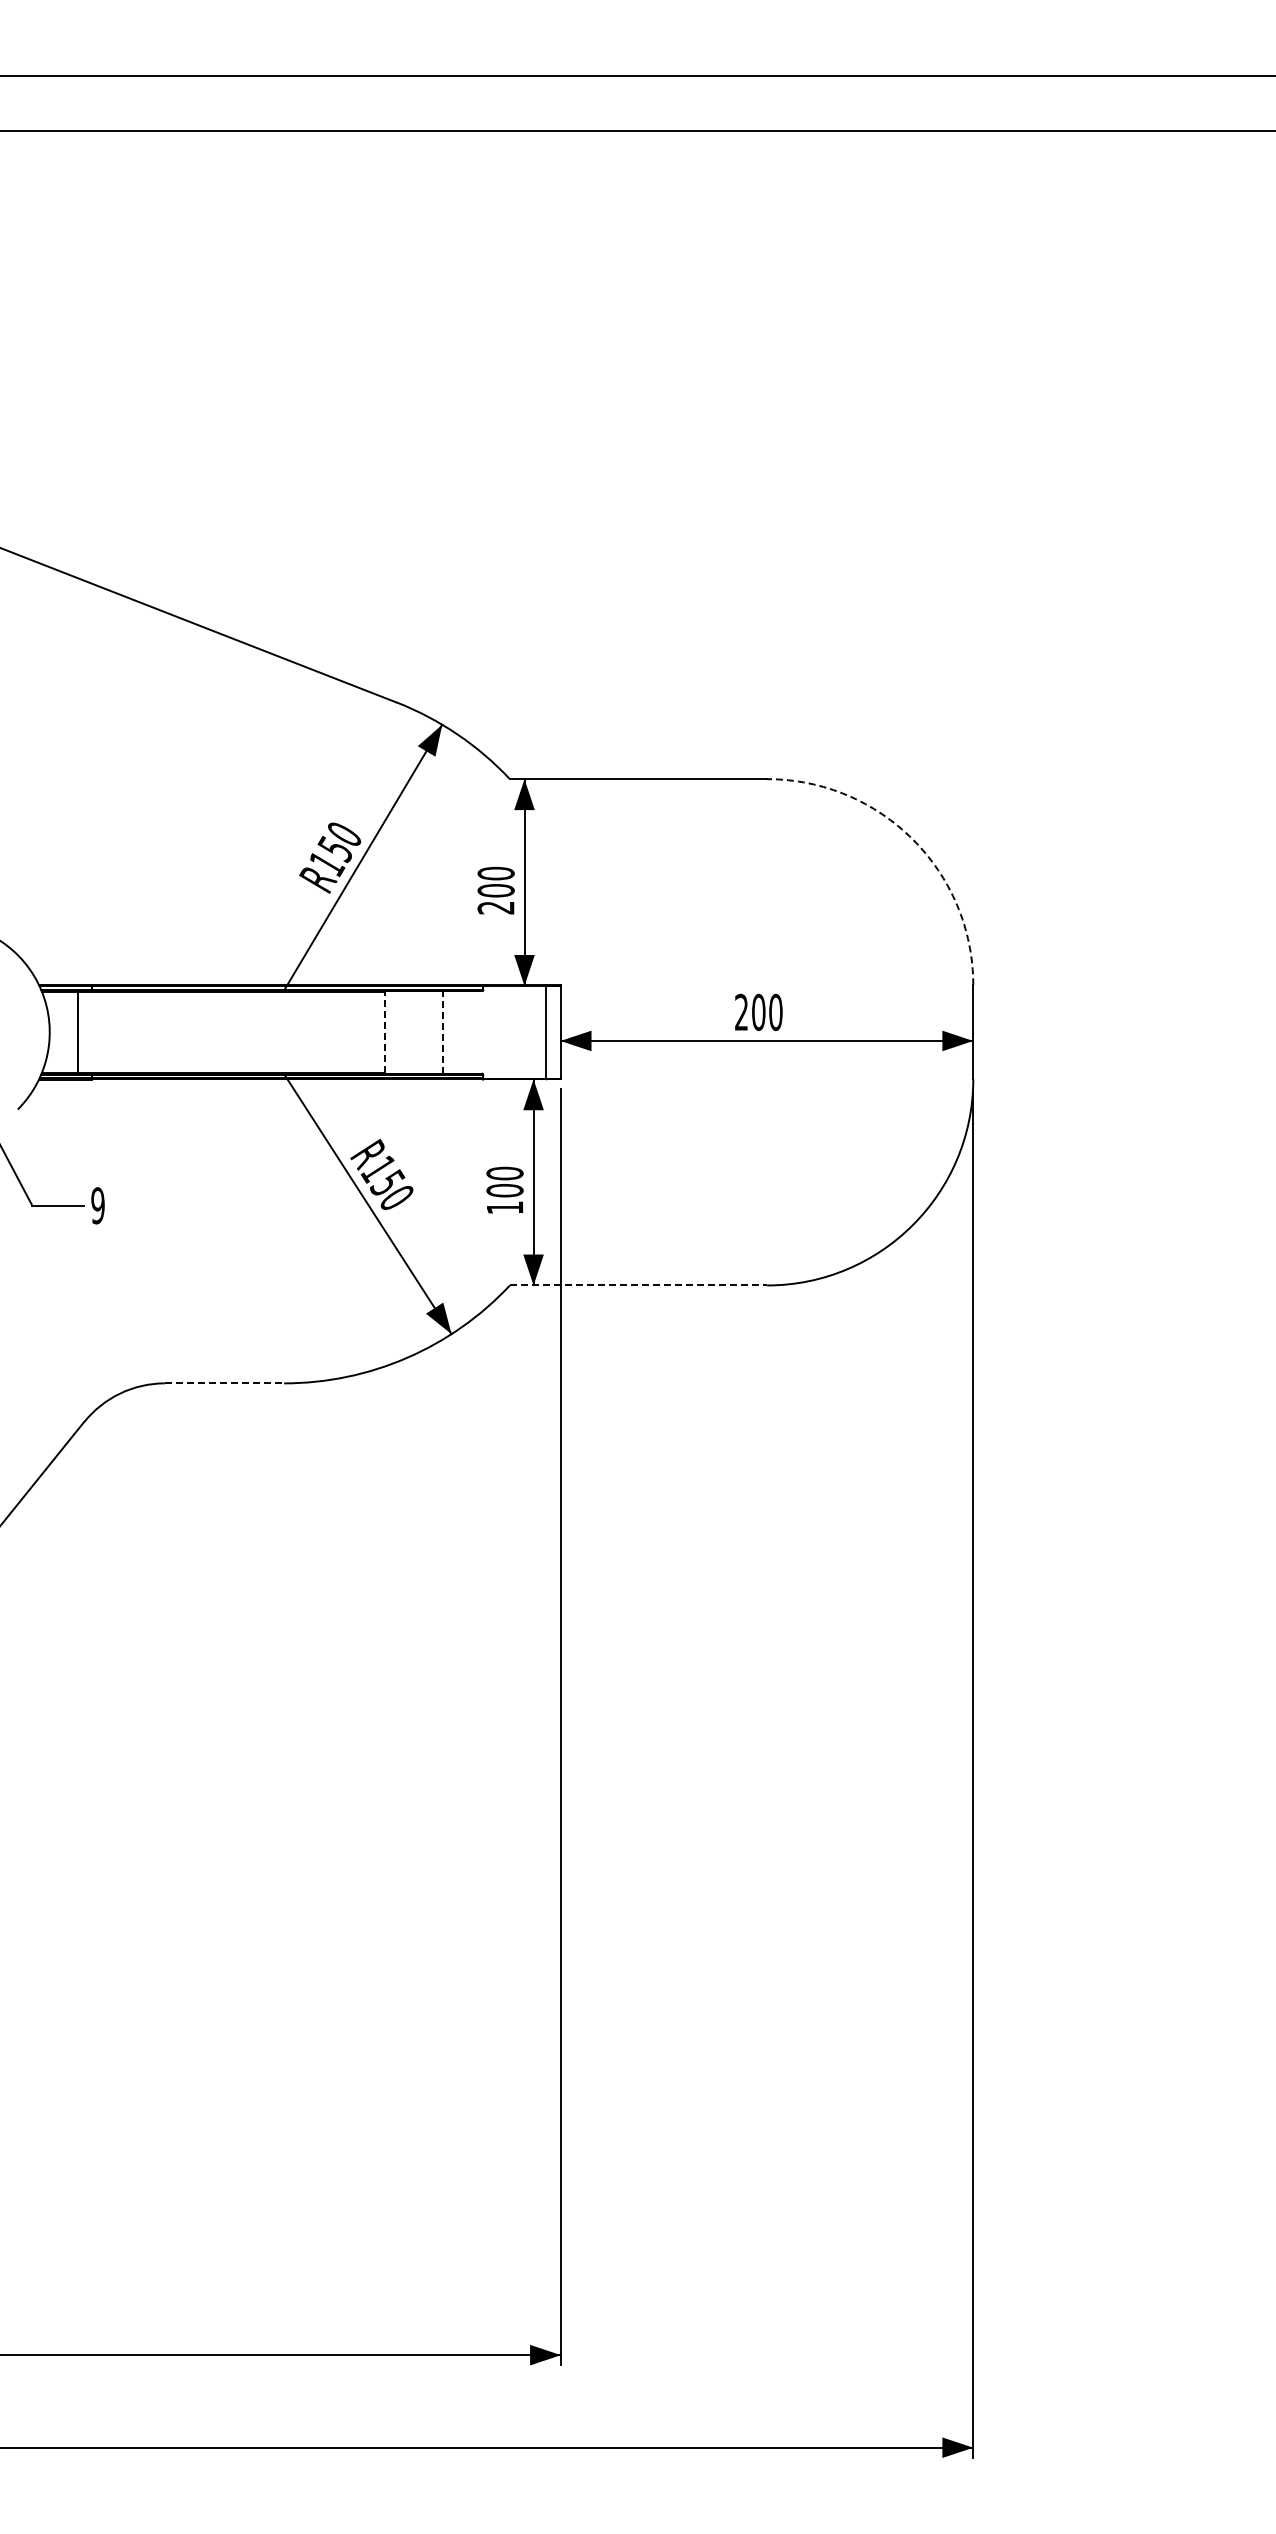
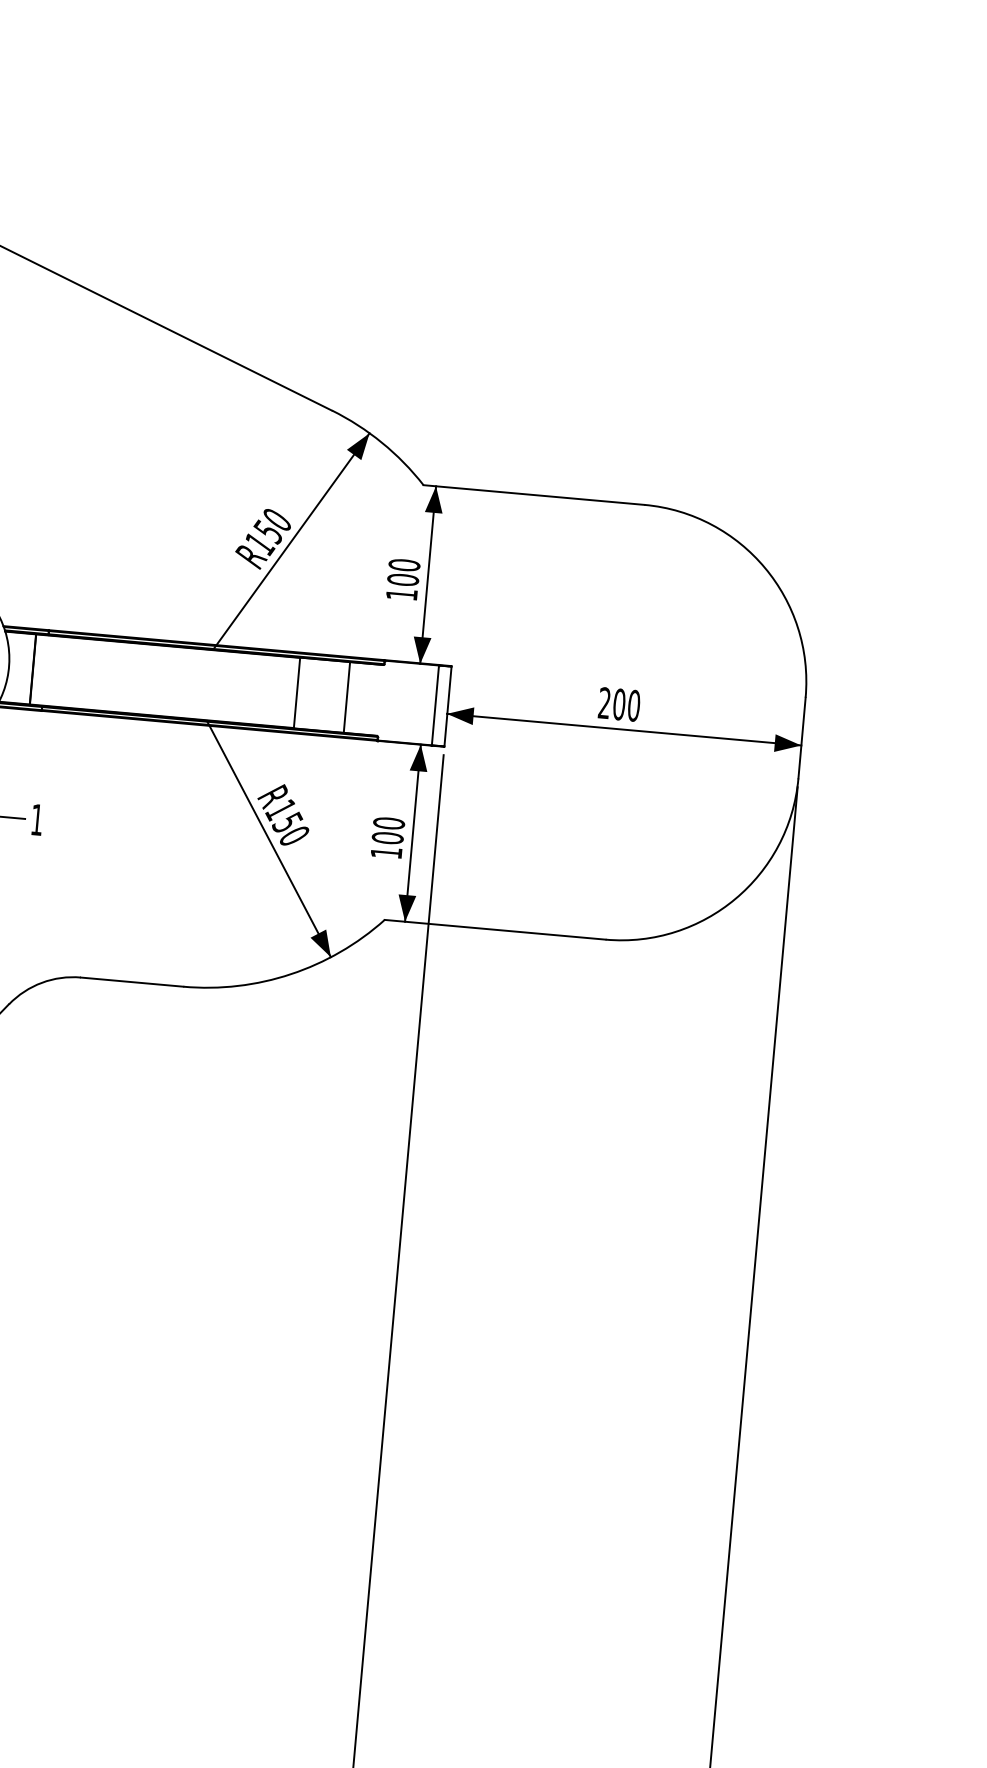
arc: (912, 839) -> (764, 567), dashed -> solid
text: (495, 907) -> (401, 594), 200 -> 100
line: (443, 1031) -> (347, 696), dashed -> solid
line: (385, 1032) -> (297, 693), dashed -> solid
text: (97, 1205) -> (36, 819), 9 -> 1
line: (638, 1285) -> (495, 929), dashed -> solid
line: (224, 1383) -> (132, 982), dashed -> solid

